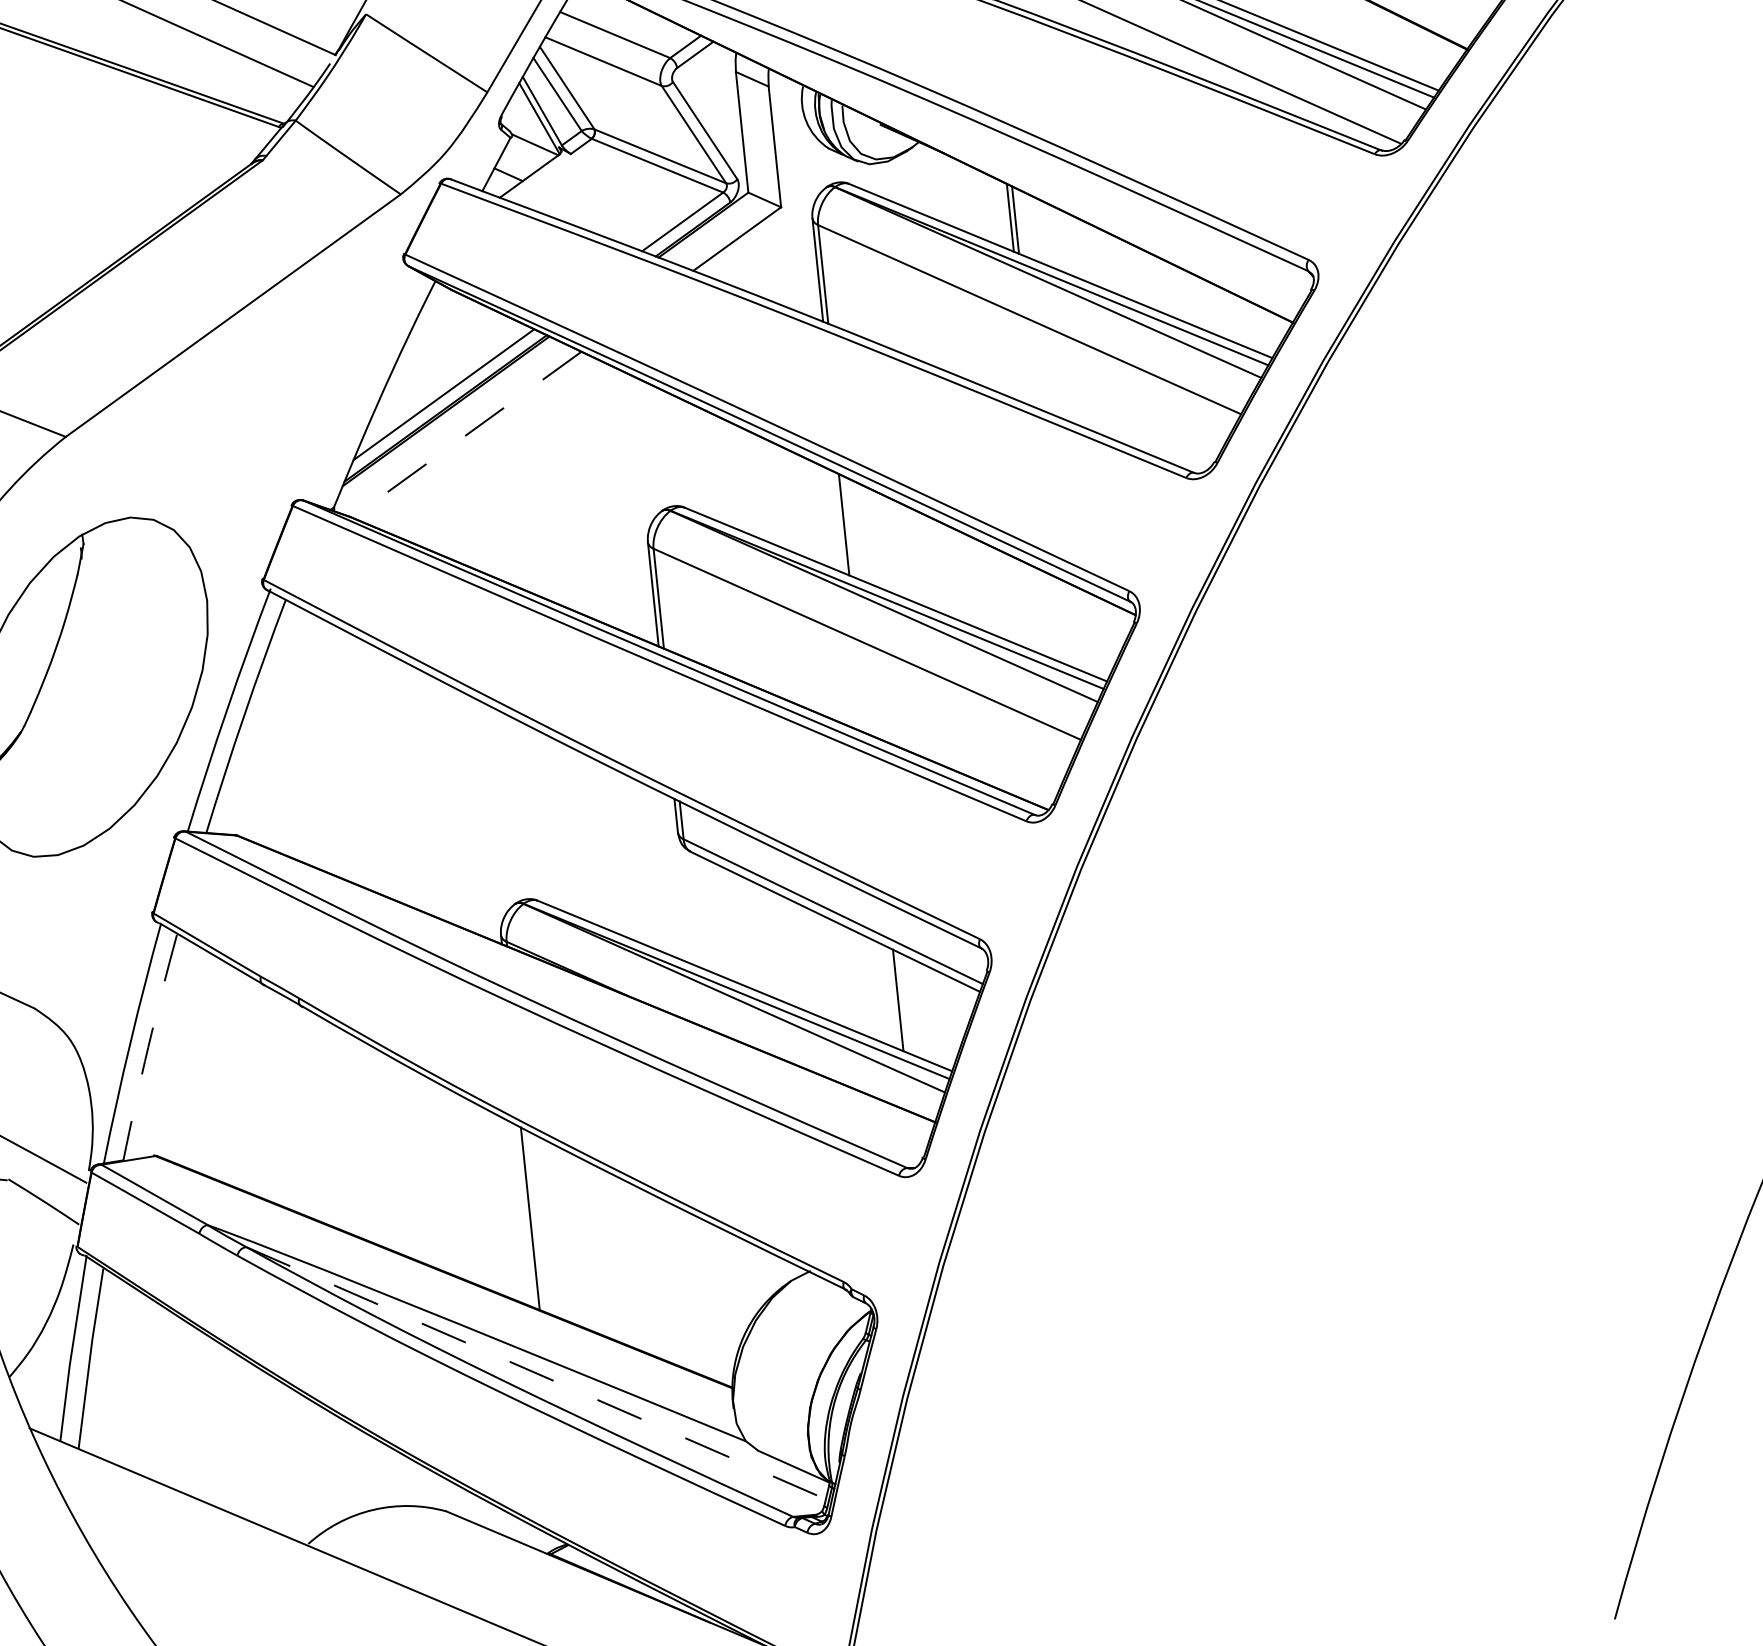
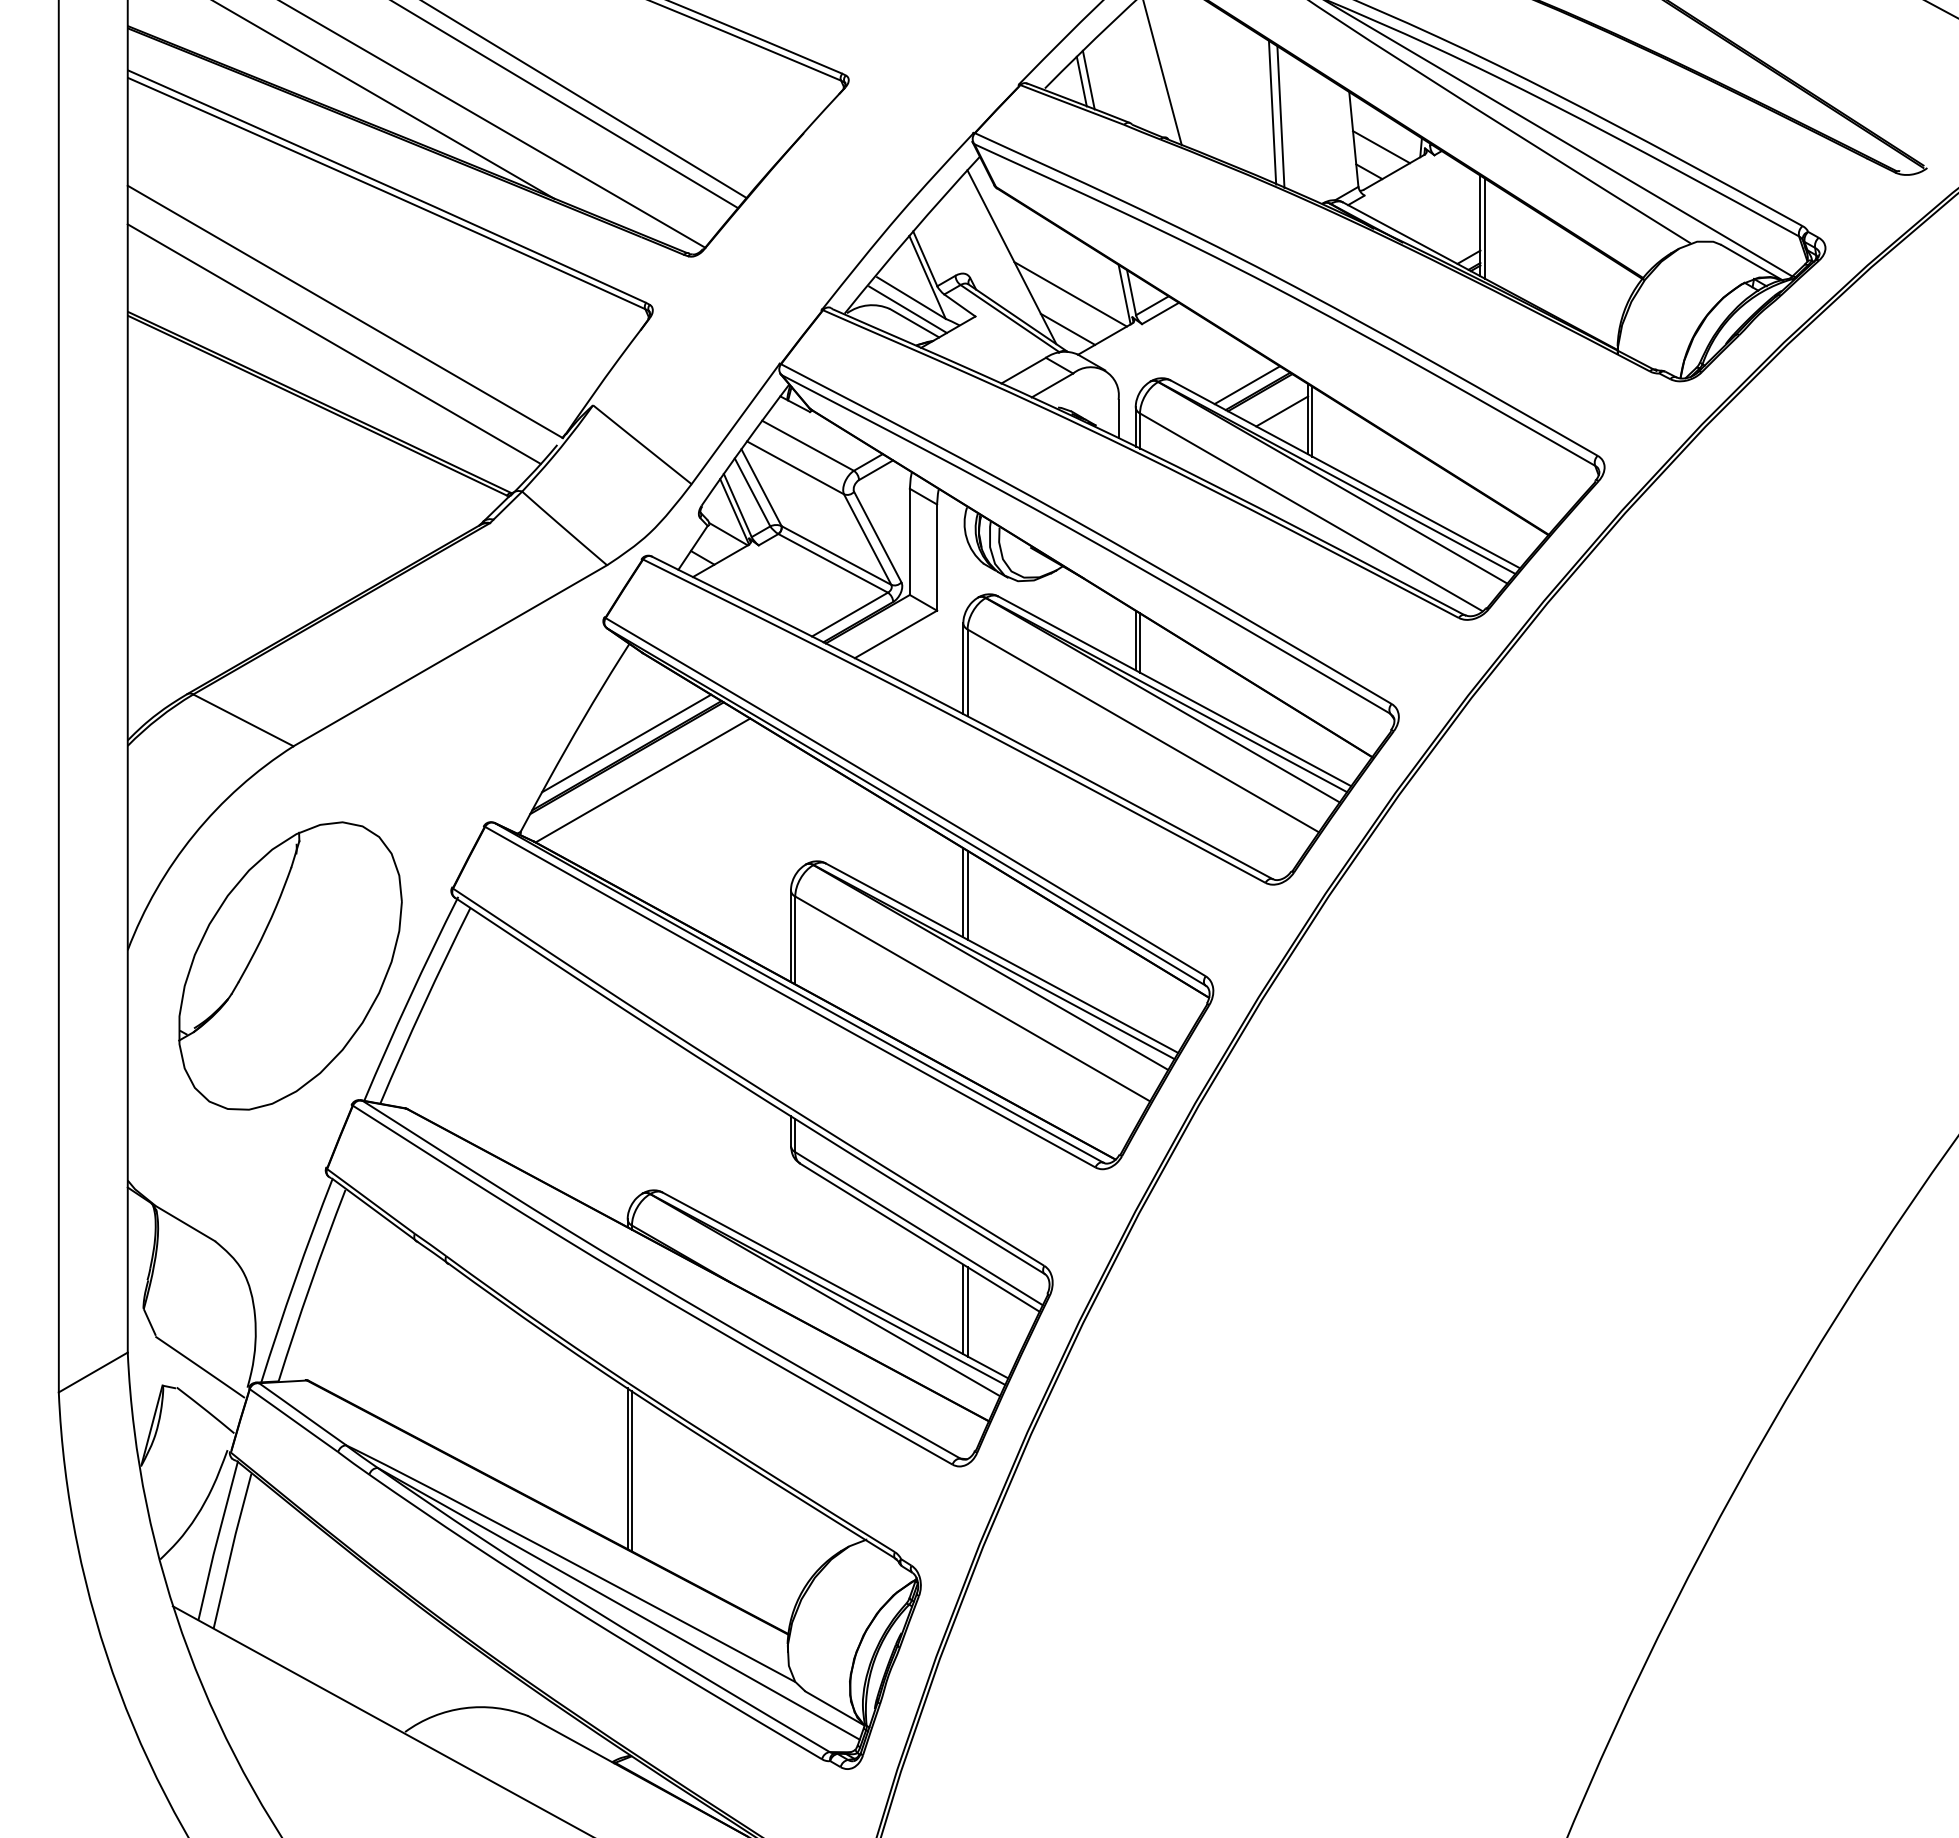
line: (466, 434) -> (642, 780), dashed -> solid
line: (849, 526) -> (967, 894), added
line: (893, 998) -> (963, 1309), added
arc: (148, 1047) -> (310, 1285), dashed -> solid
line: (534, 1221) -> (631, 1471), added
line: (535, 1372) -> (618, 1603), dashed -> solid

